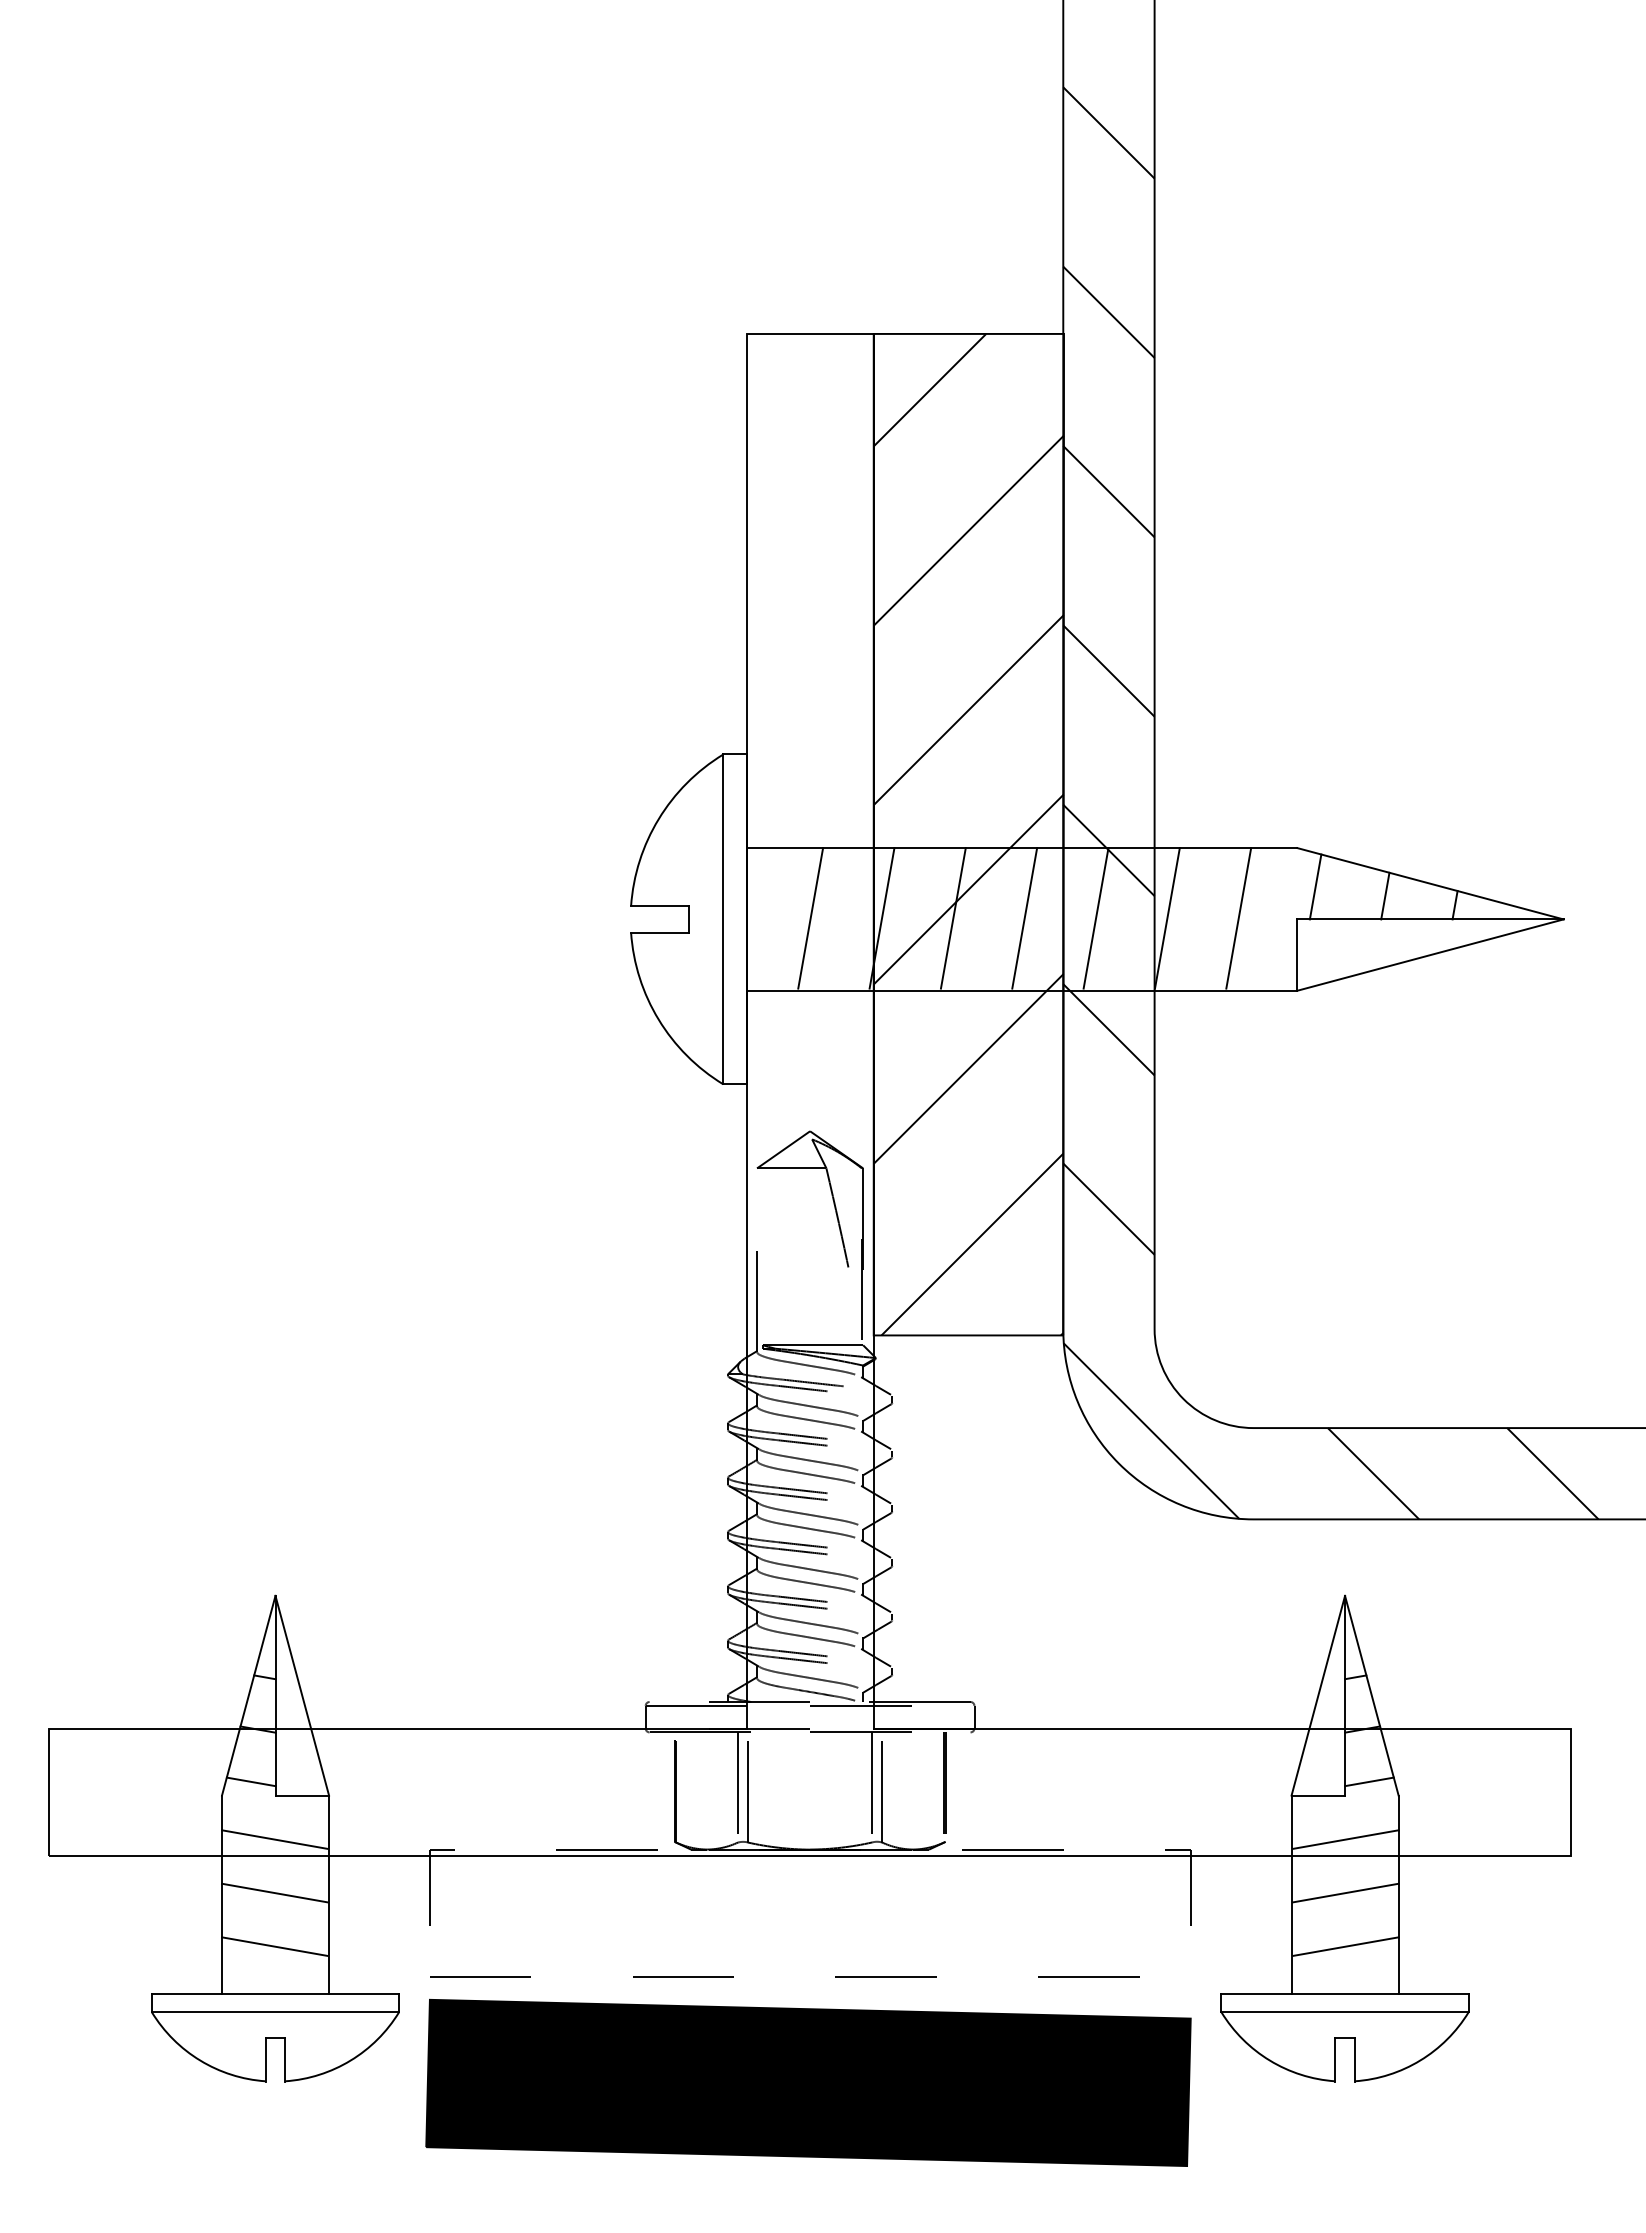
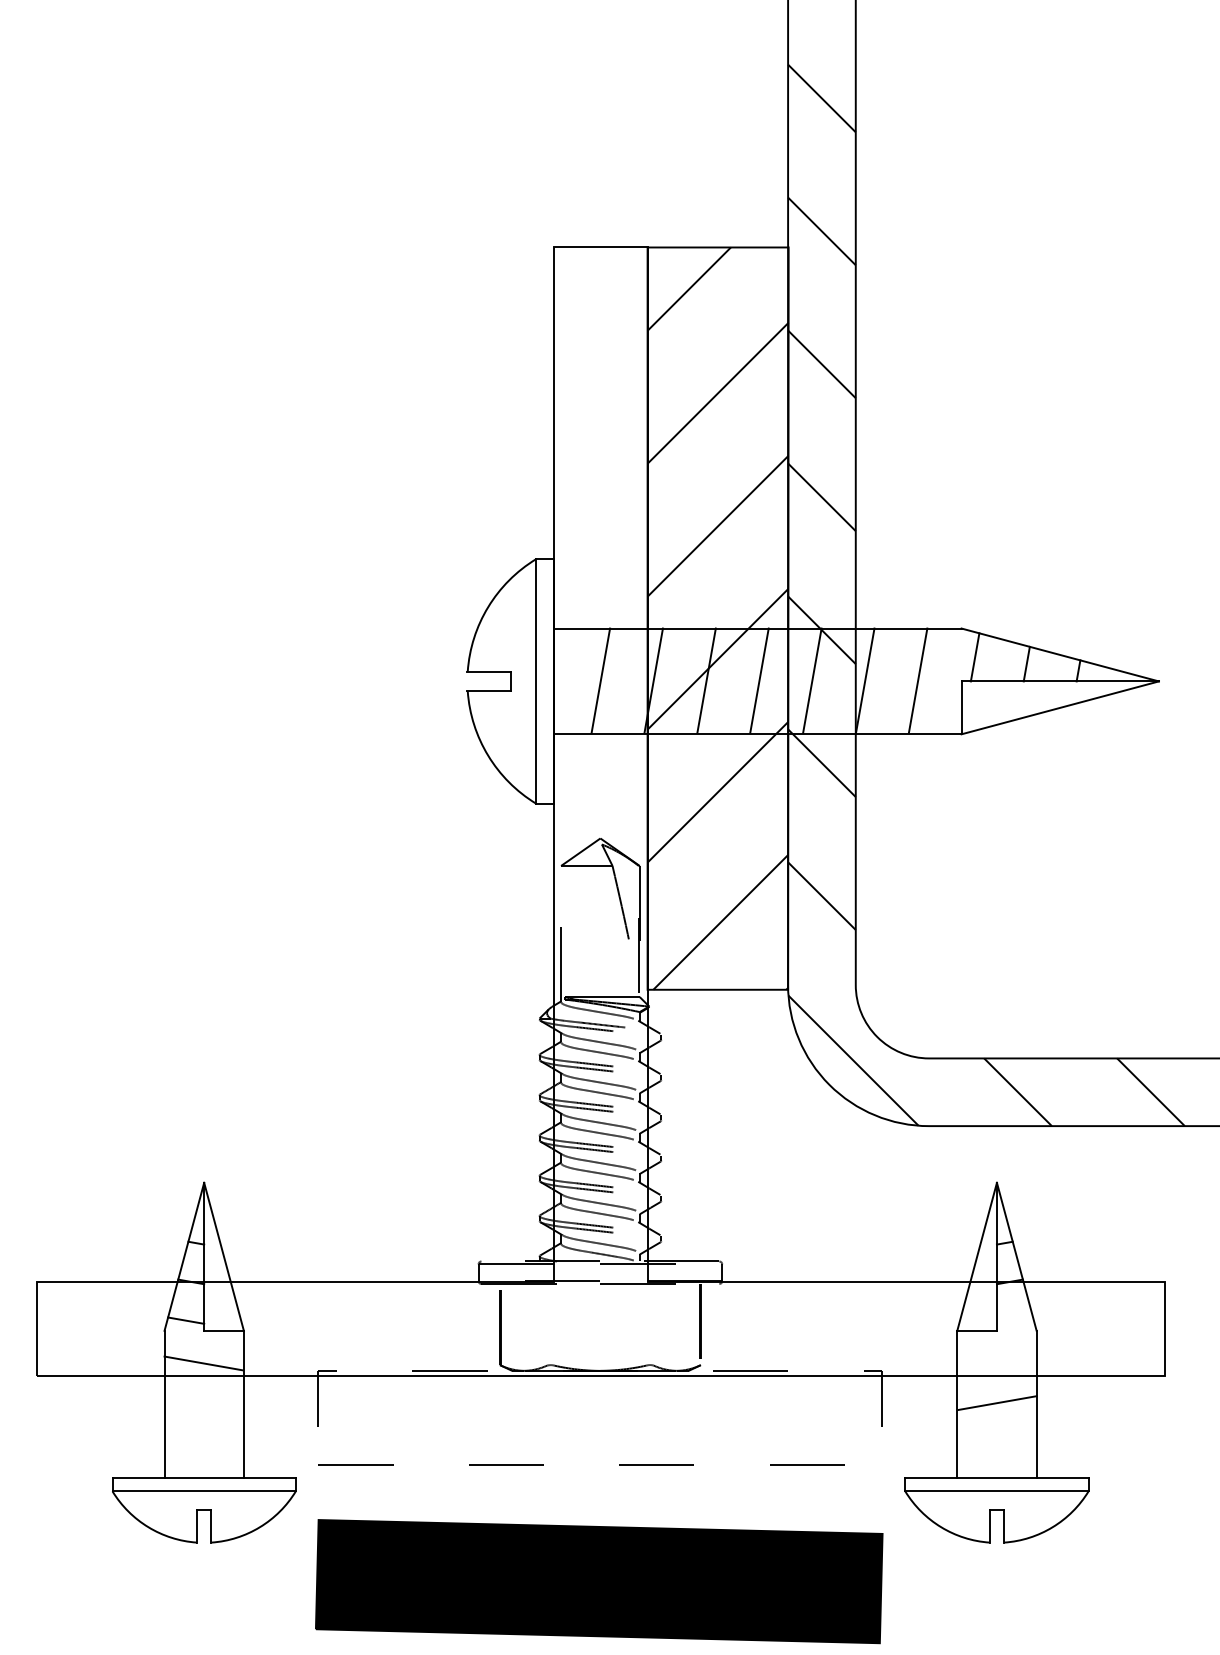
line: (1369, 1781) -> (1015, 1320), removed
line: (738, 1787) -> (547, 1324), removed
line: (748, 1787) -> (554, 1324), removed
line: (872, 1787) -> (646, 1324), removed
line: (882, 1787) -> (654, 1324), removed
line: (1345, 1839) -> (997, 1363), removed
line: (274, 1892) -> (203, 1402), removed
line: (274, 1946) -> (203, 1442), removed
line: (1345, 1946) -> (997, 1442), removed
part: (808, 2082) -> (599, 1581), moved

